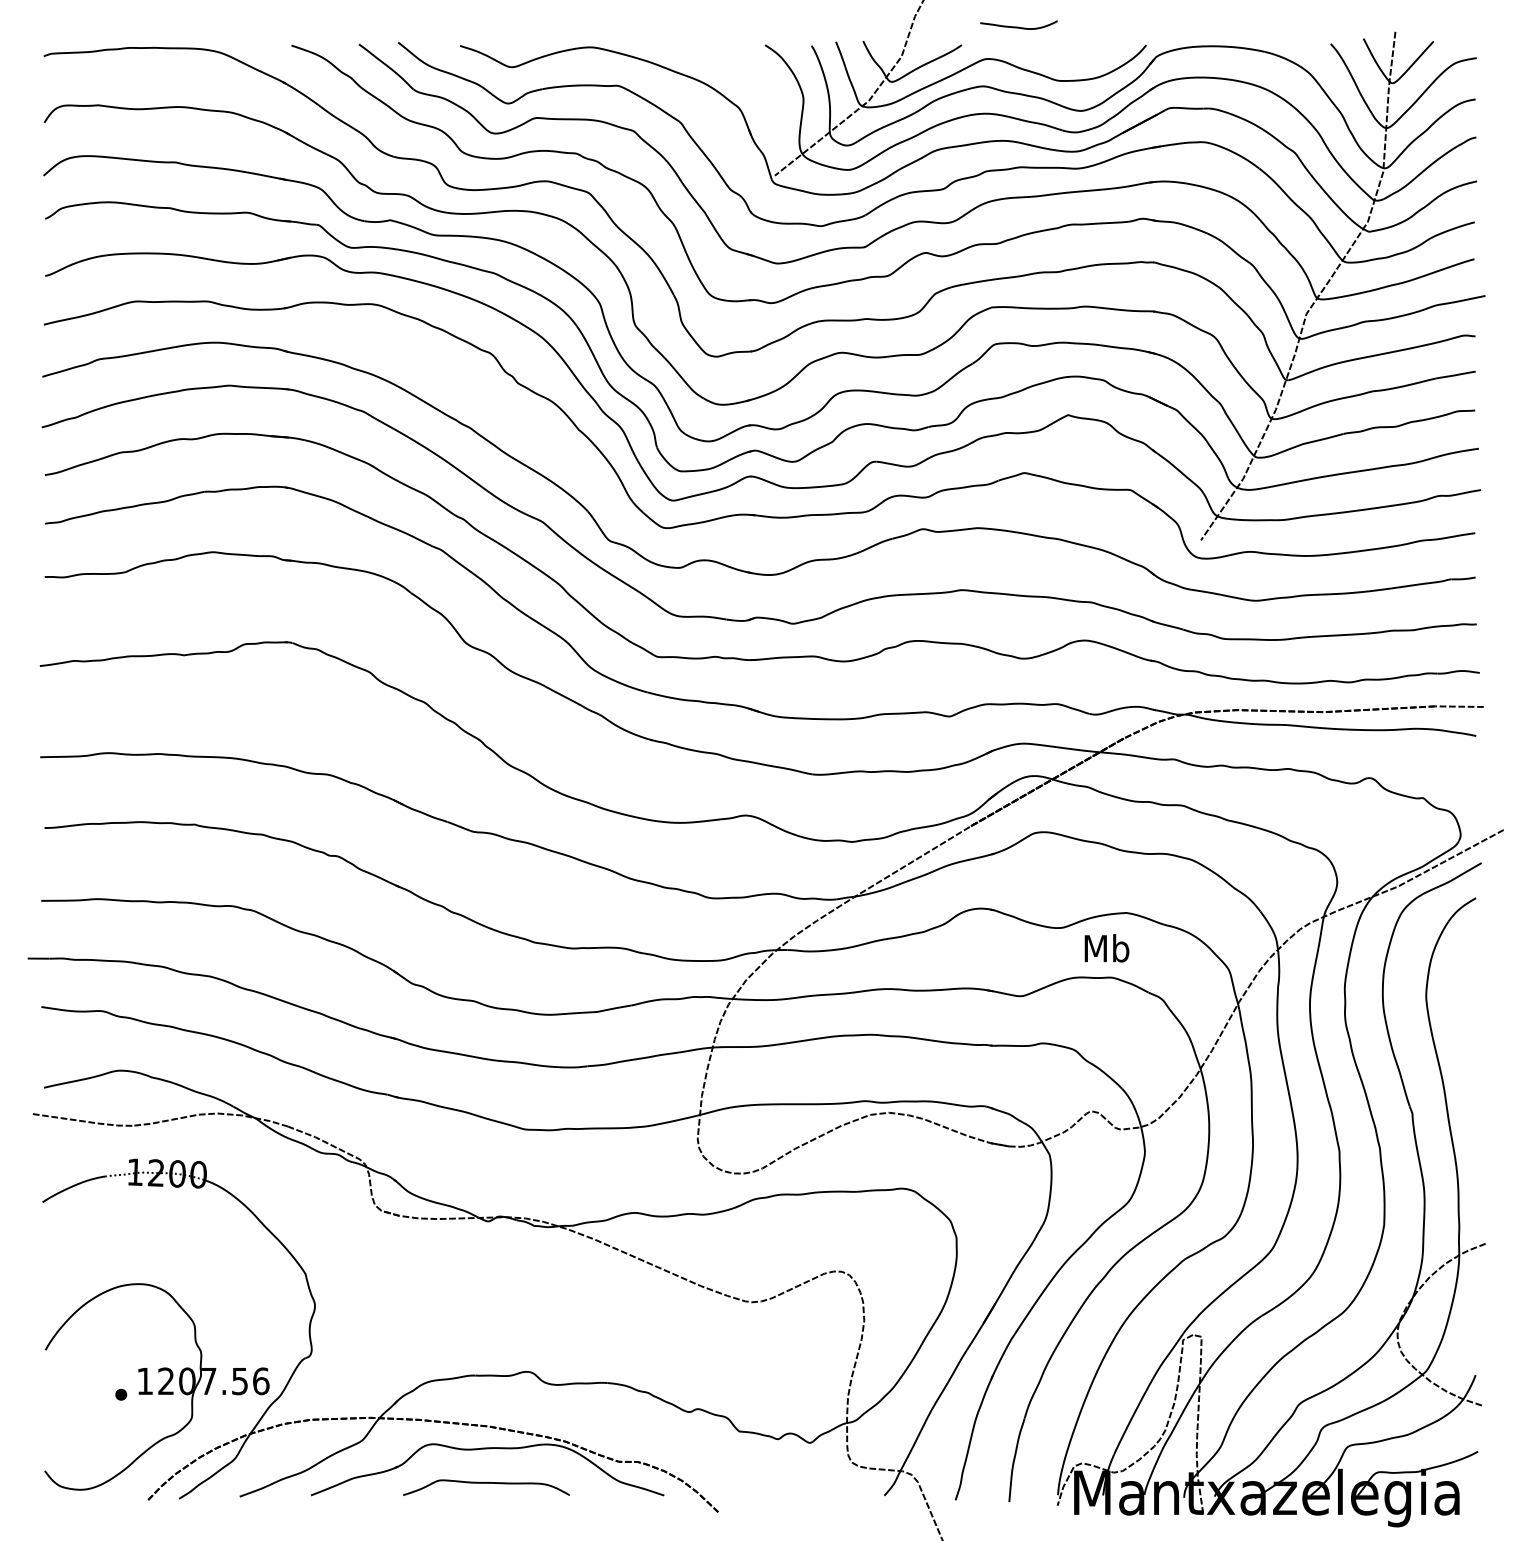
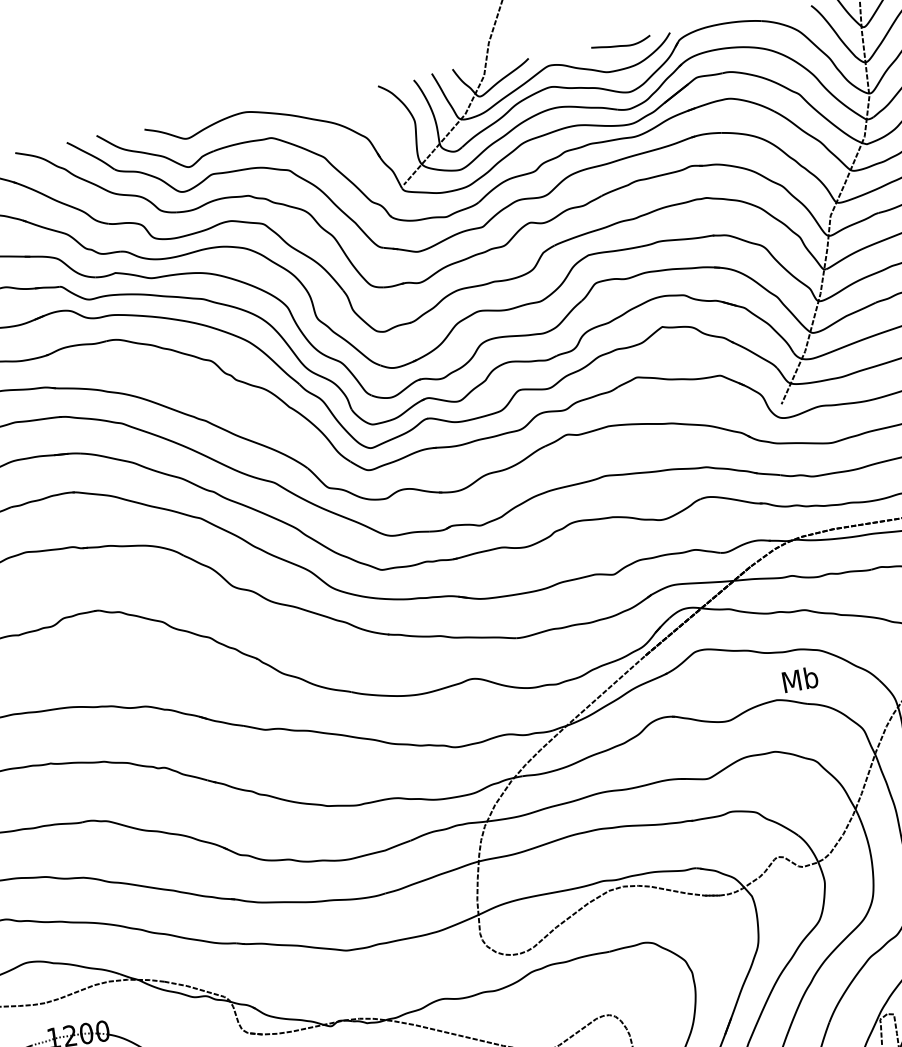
curve: (1018, 26) -> (620, 45), moved
text: (1106, 948) -> (800, 679), moved

